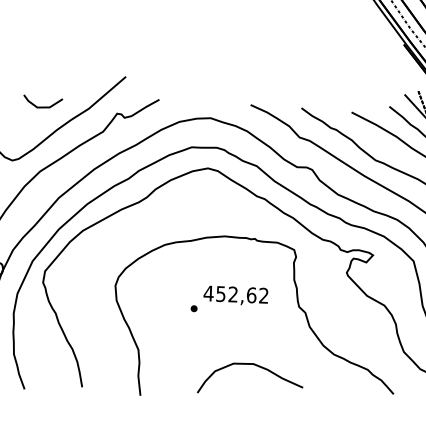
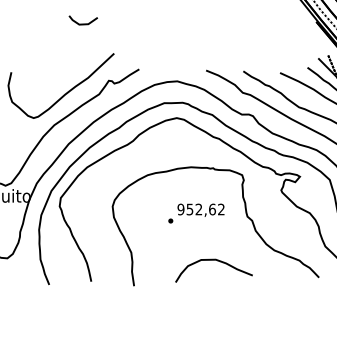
line: (41, 106) -> (82, 23), moved
text: (208, 293) -> (180, 209), 452,62 -> 952,62

